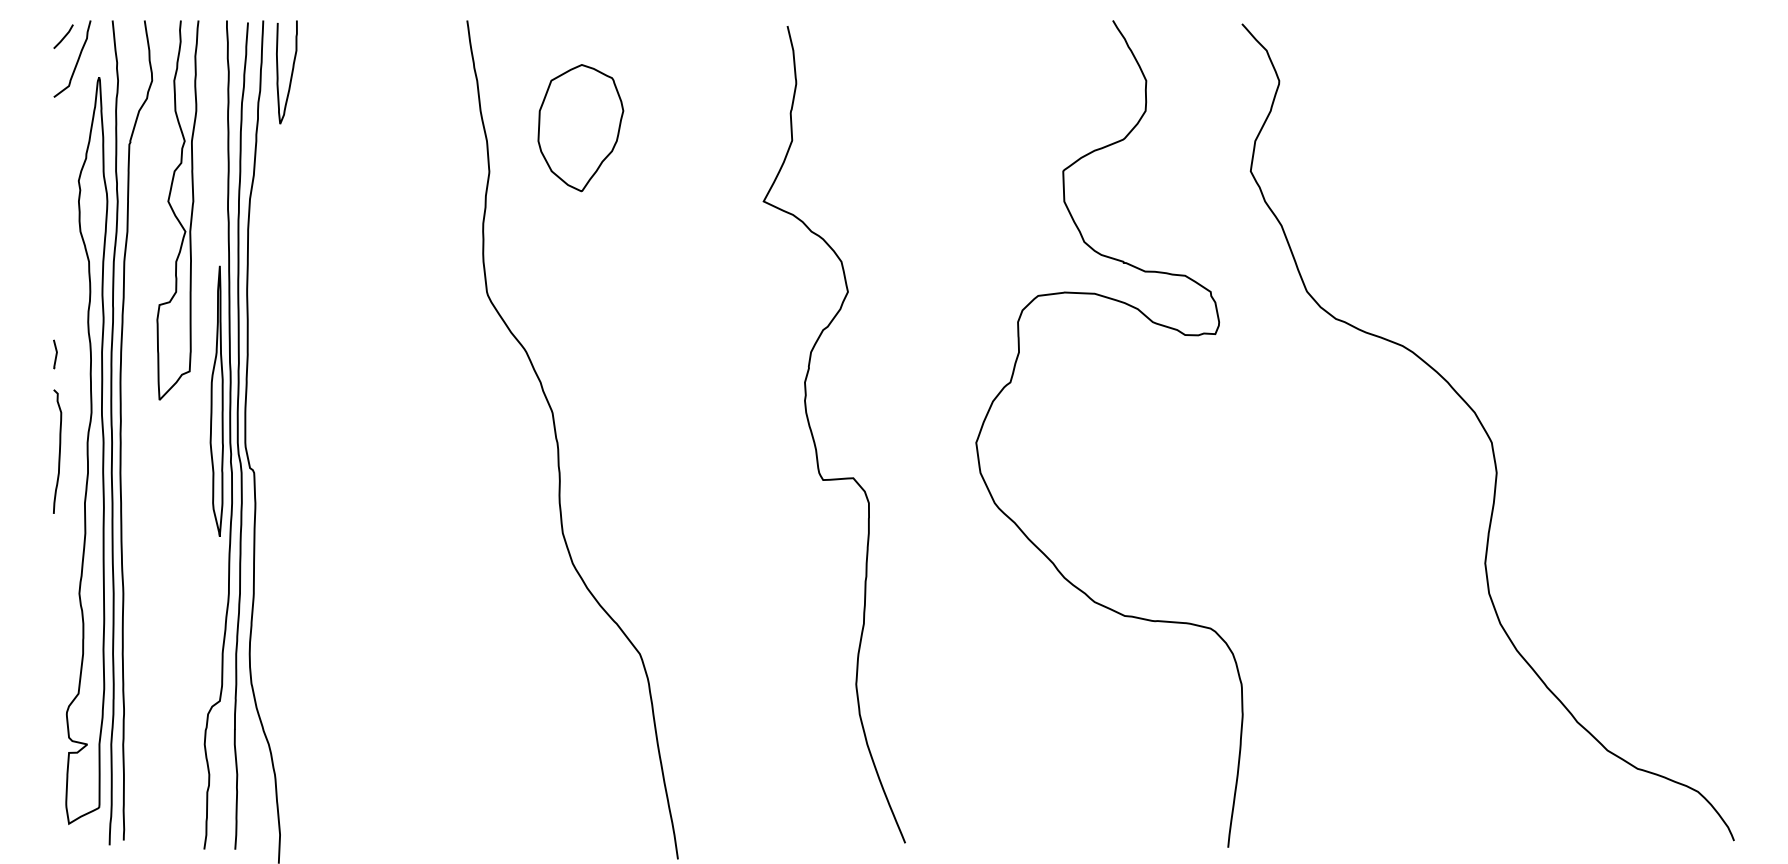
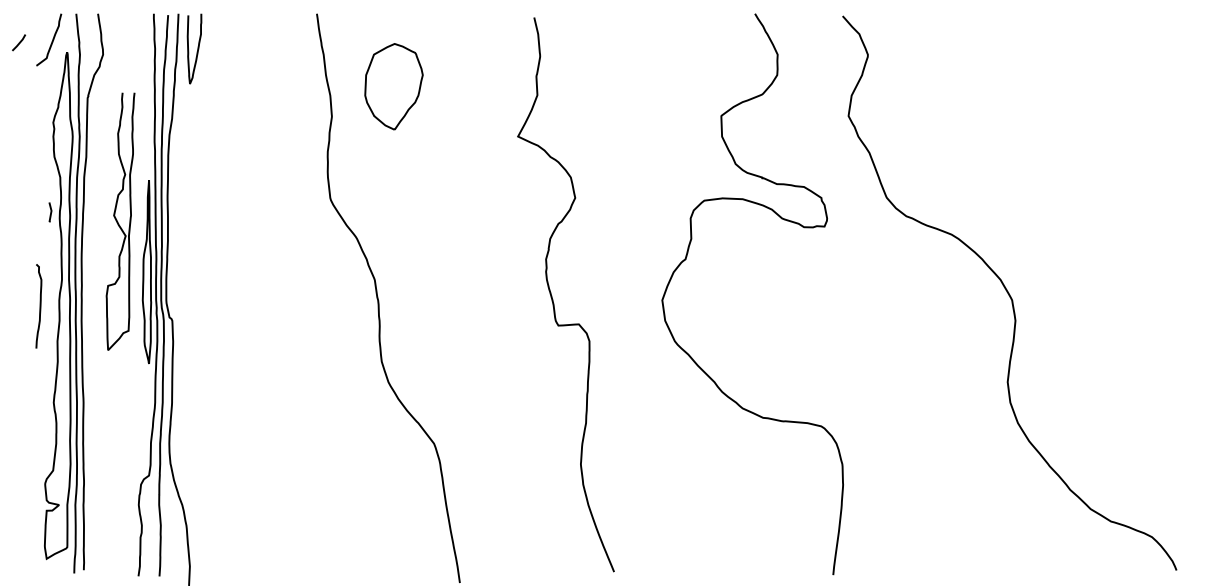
line: (64, 36) -> (19, 42), moved
curve: (174, 211) -> (118, 222), moved
line: (55, 354) -> (50, 212), moved

